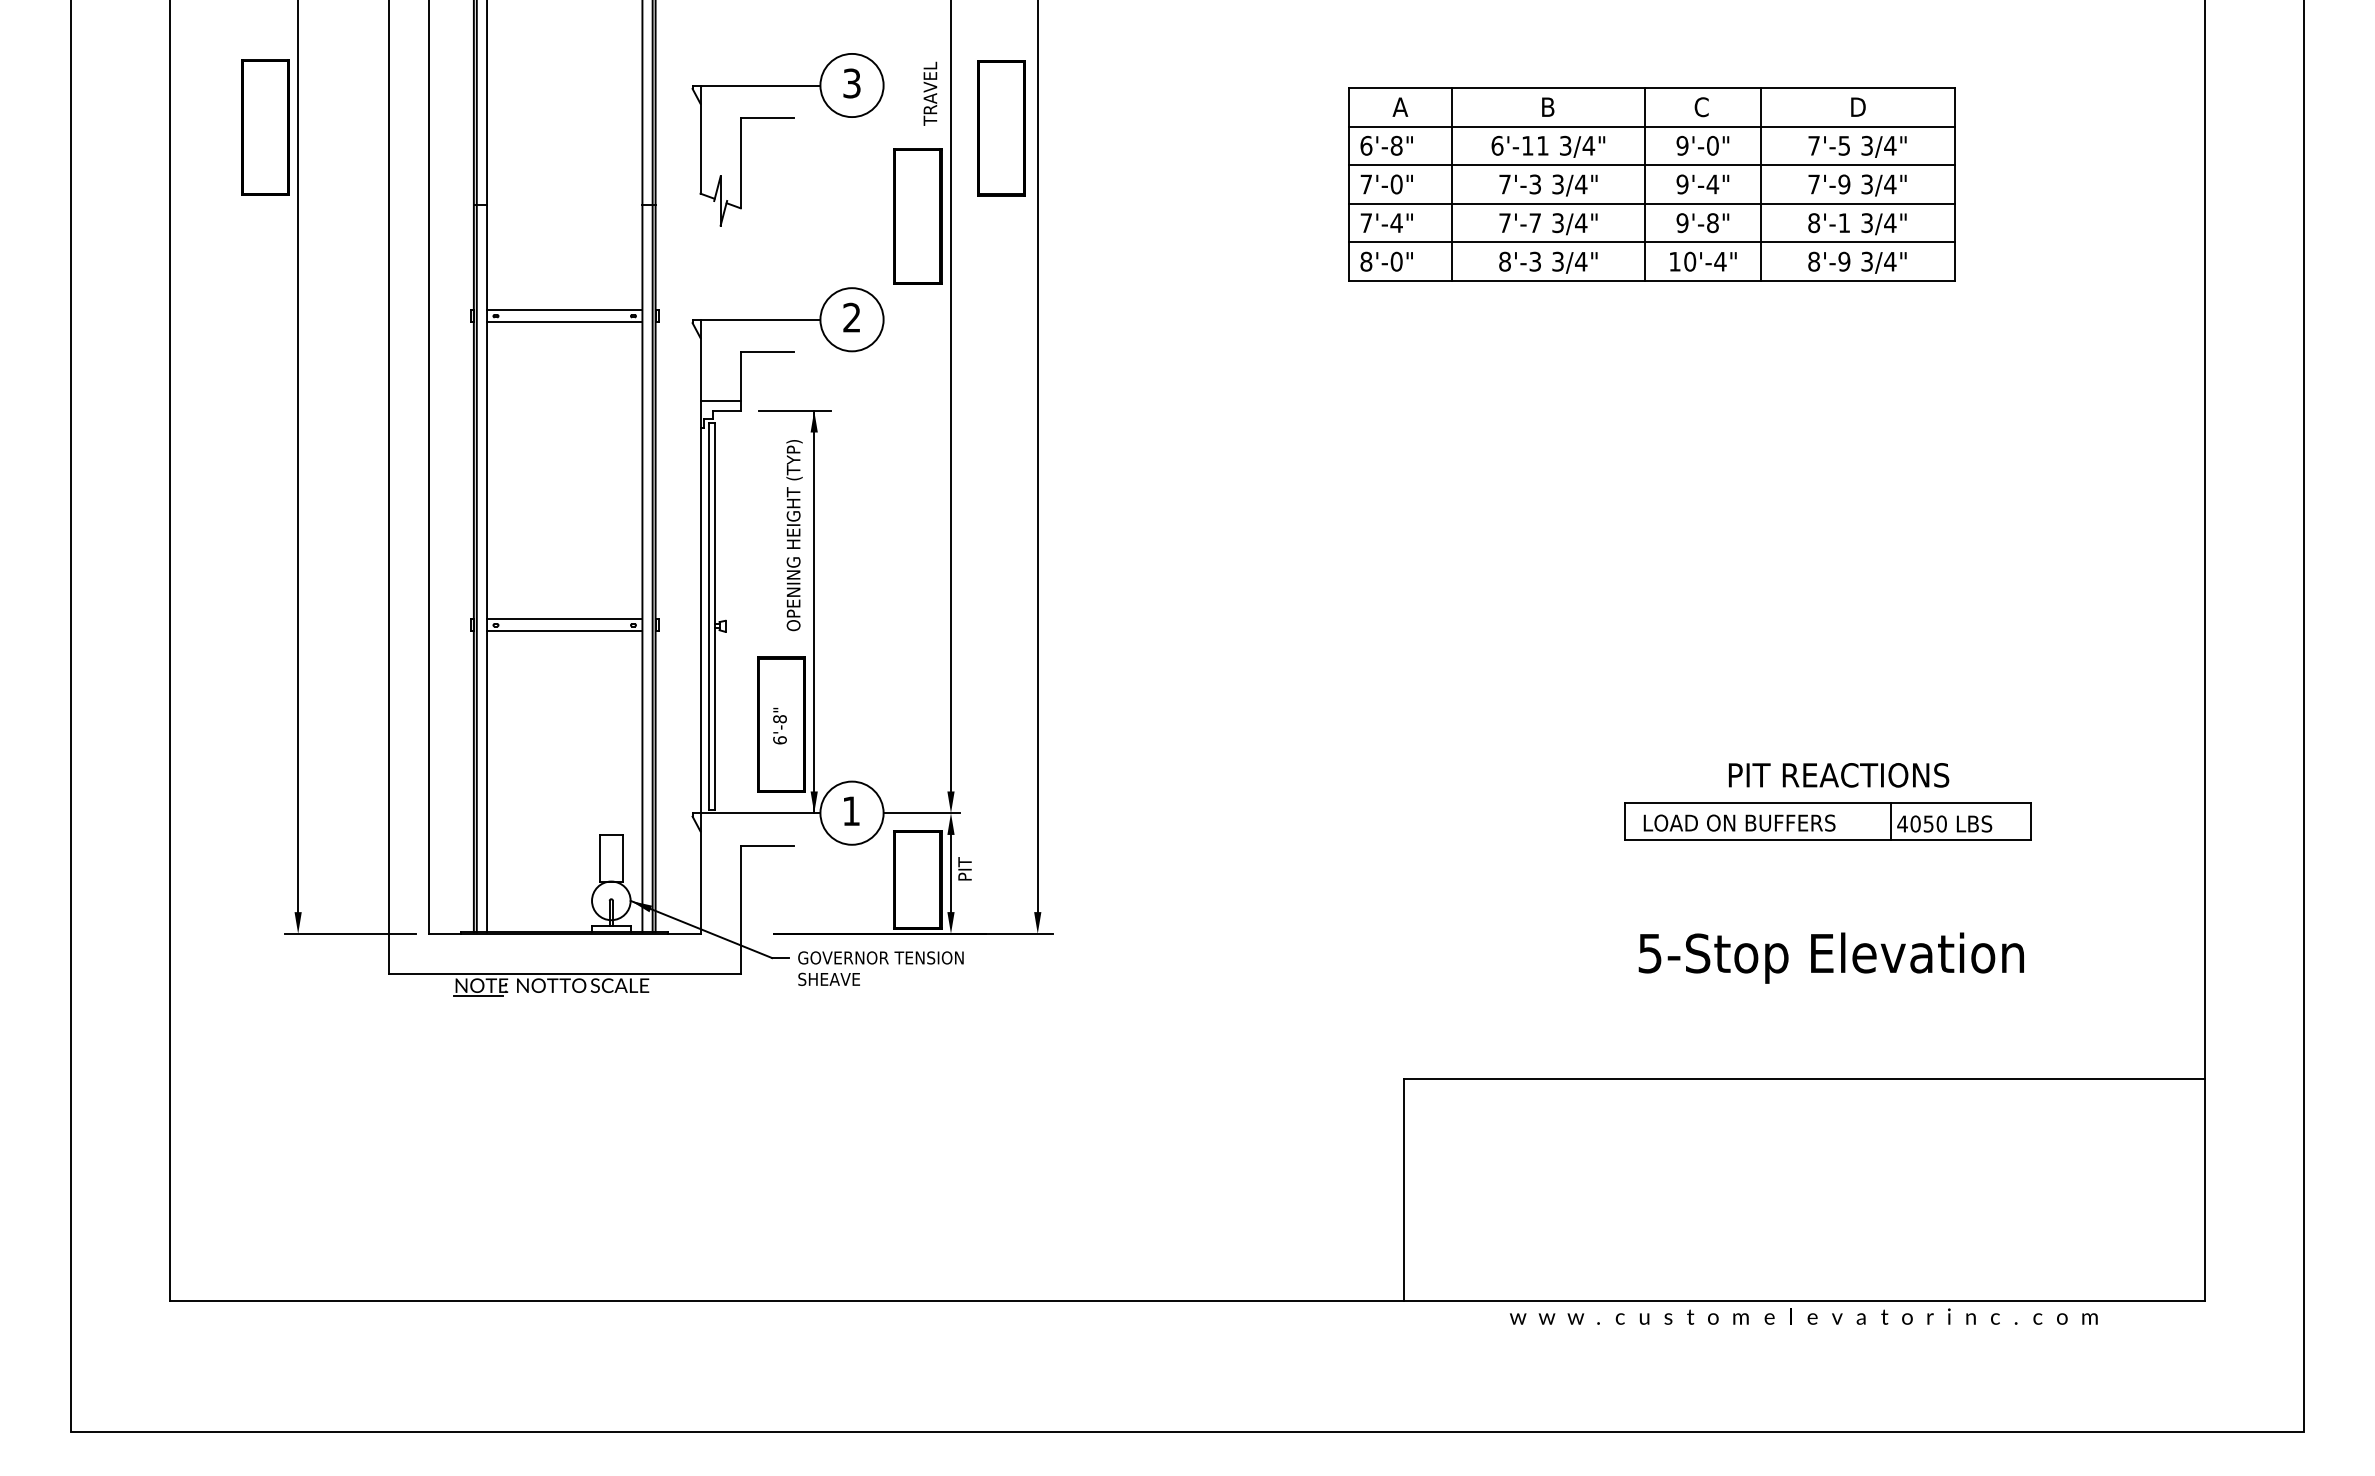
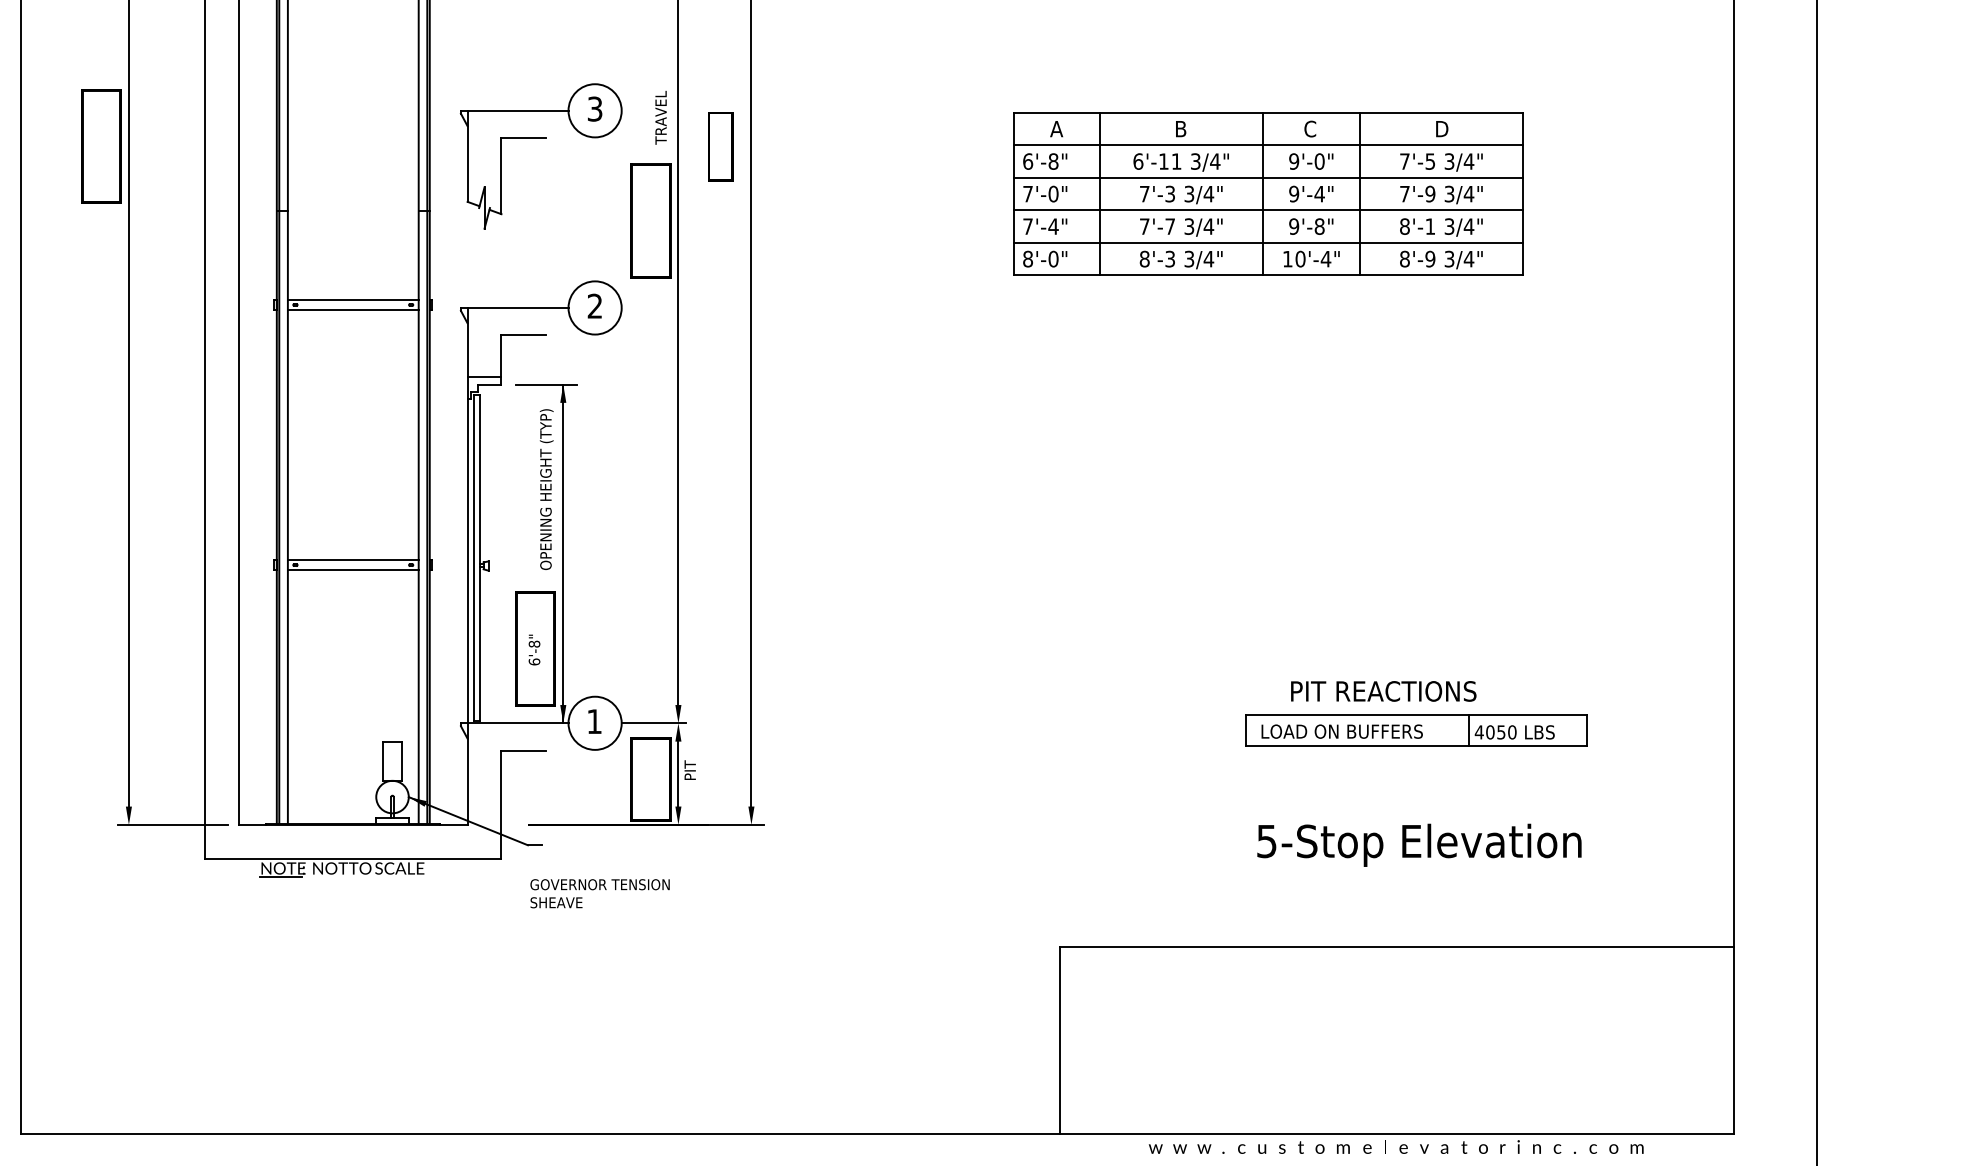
part: (1001, 128) -> (720, 146), size x0.6
text: (1839, 775) -> (1384, 691), moved
text: (880, 968) -> (599, 893), moved

